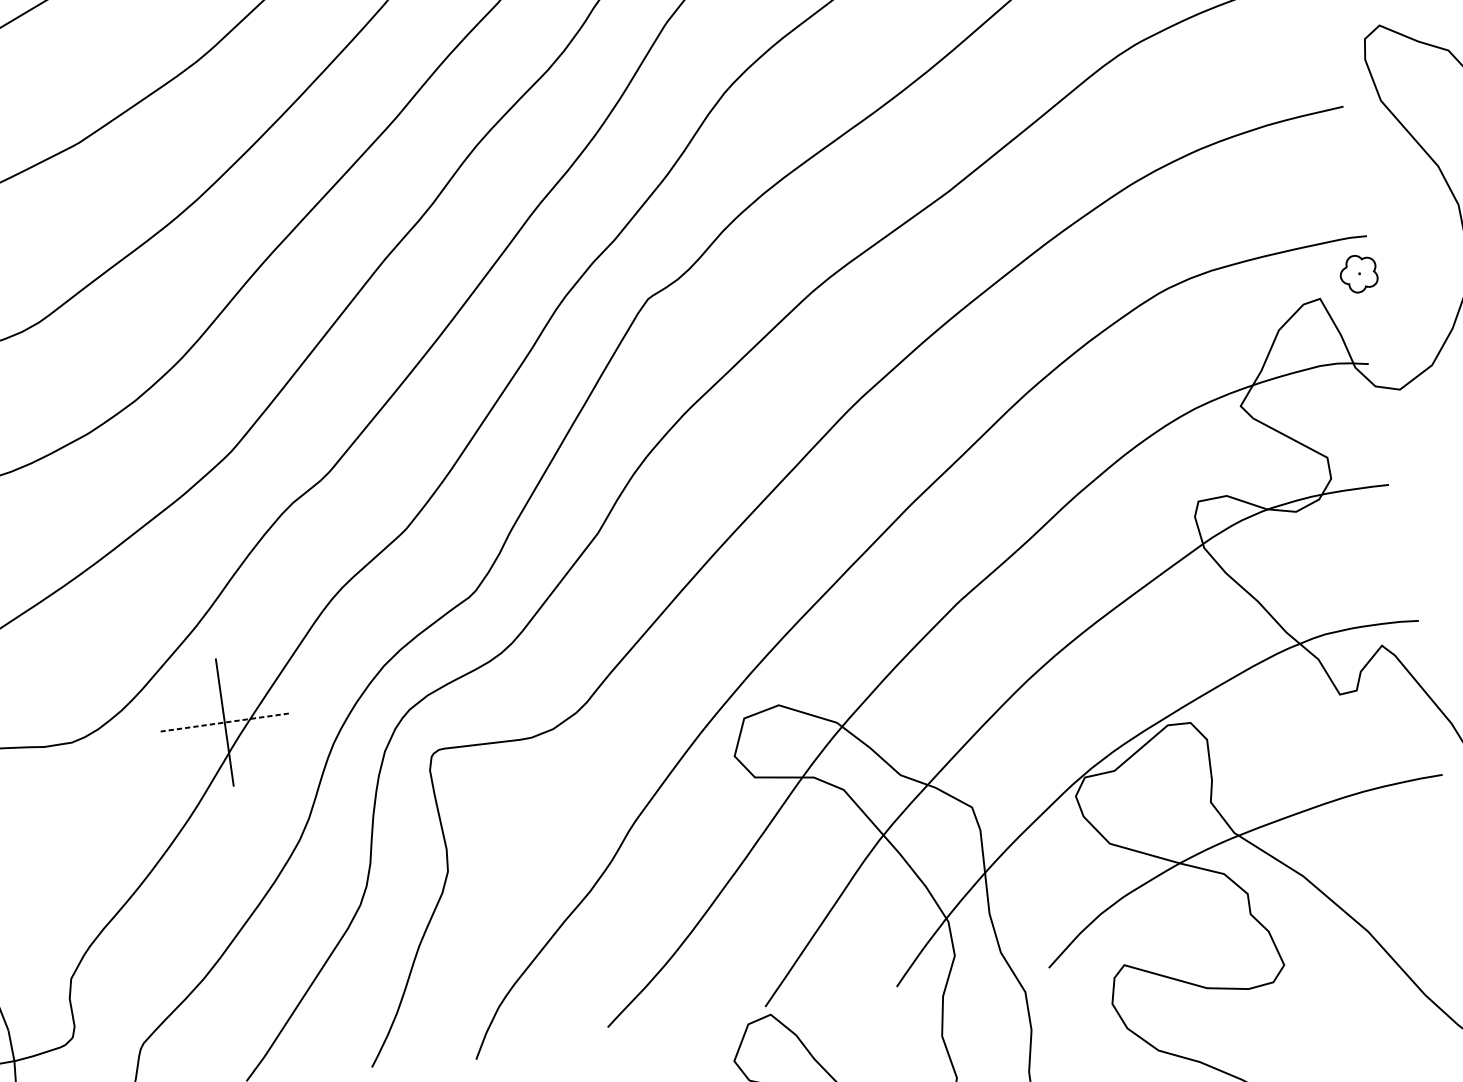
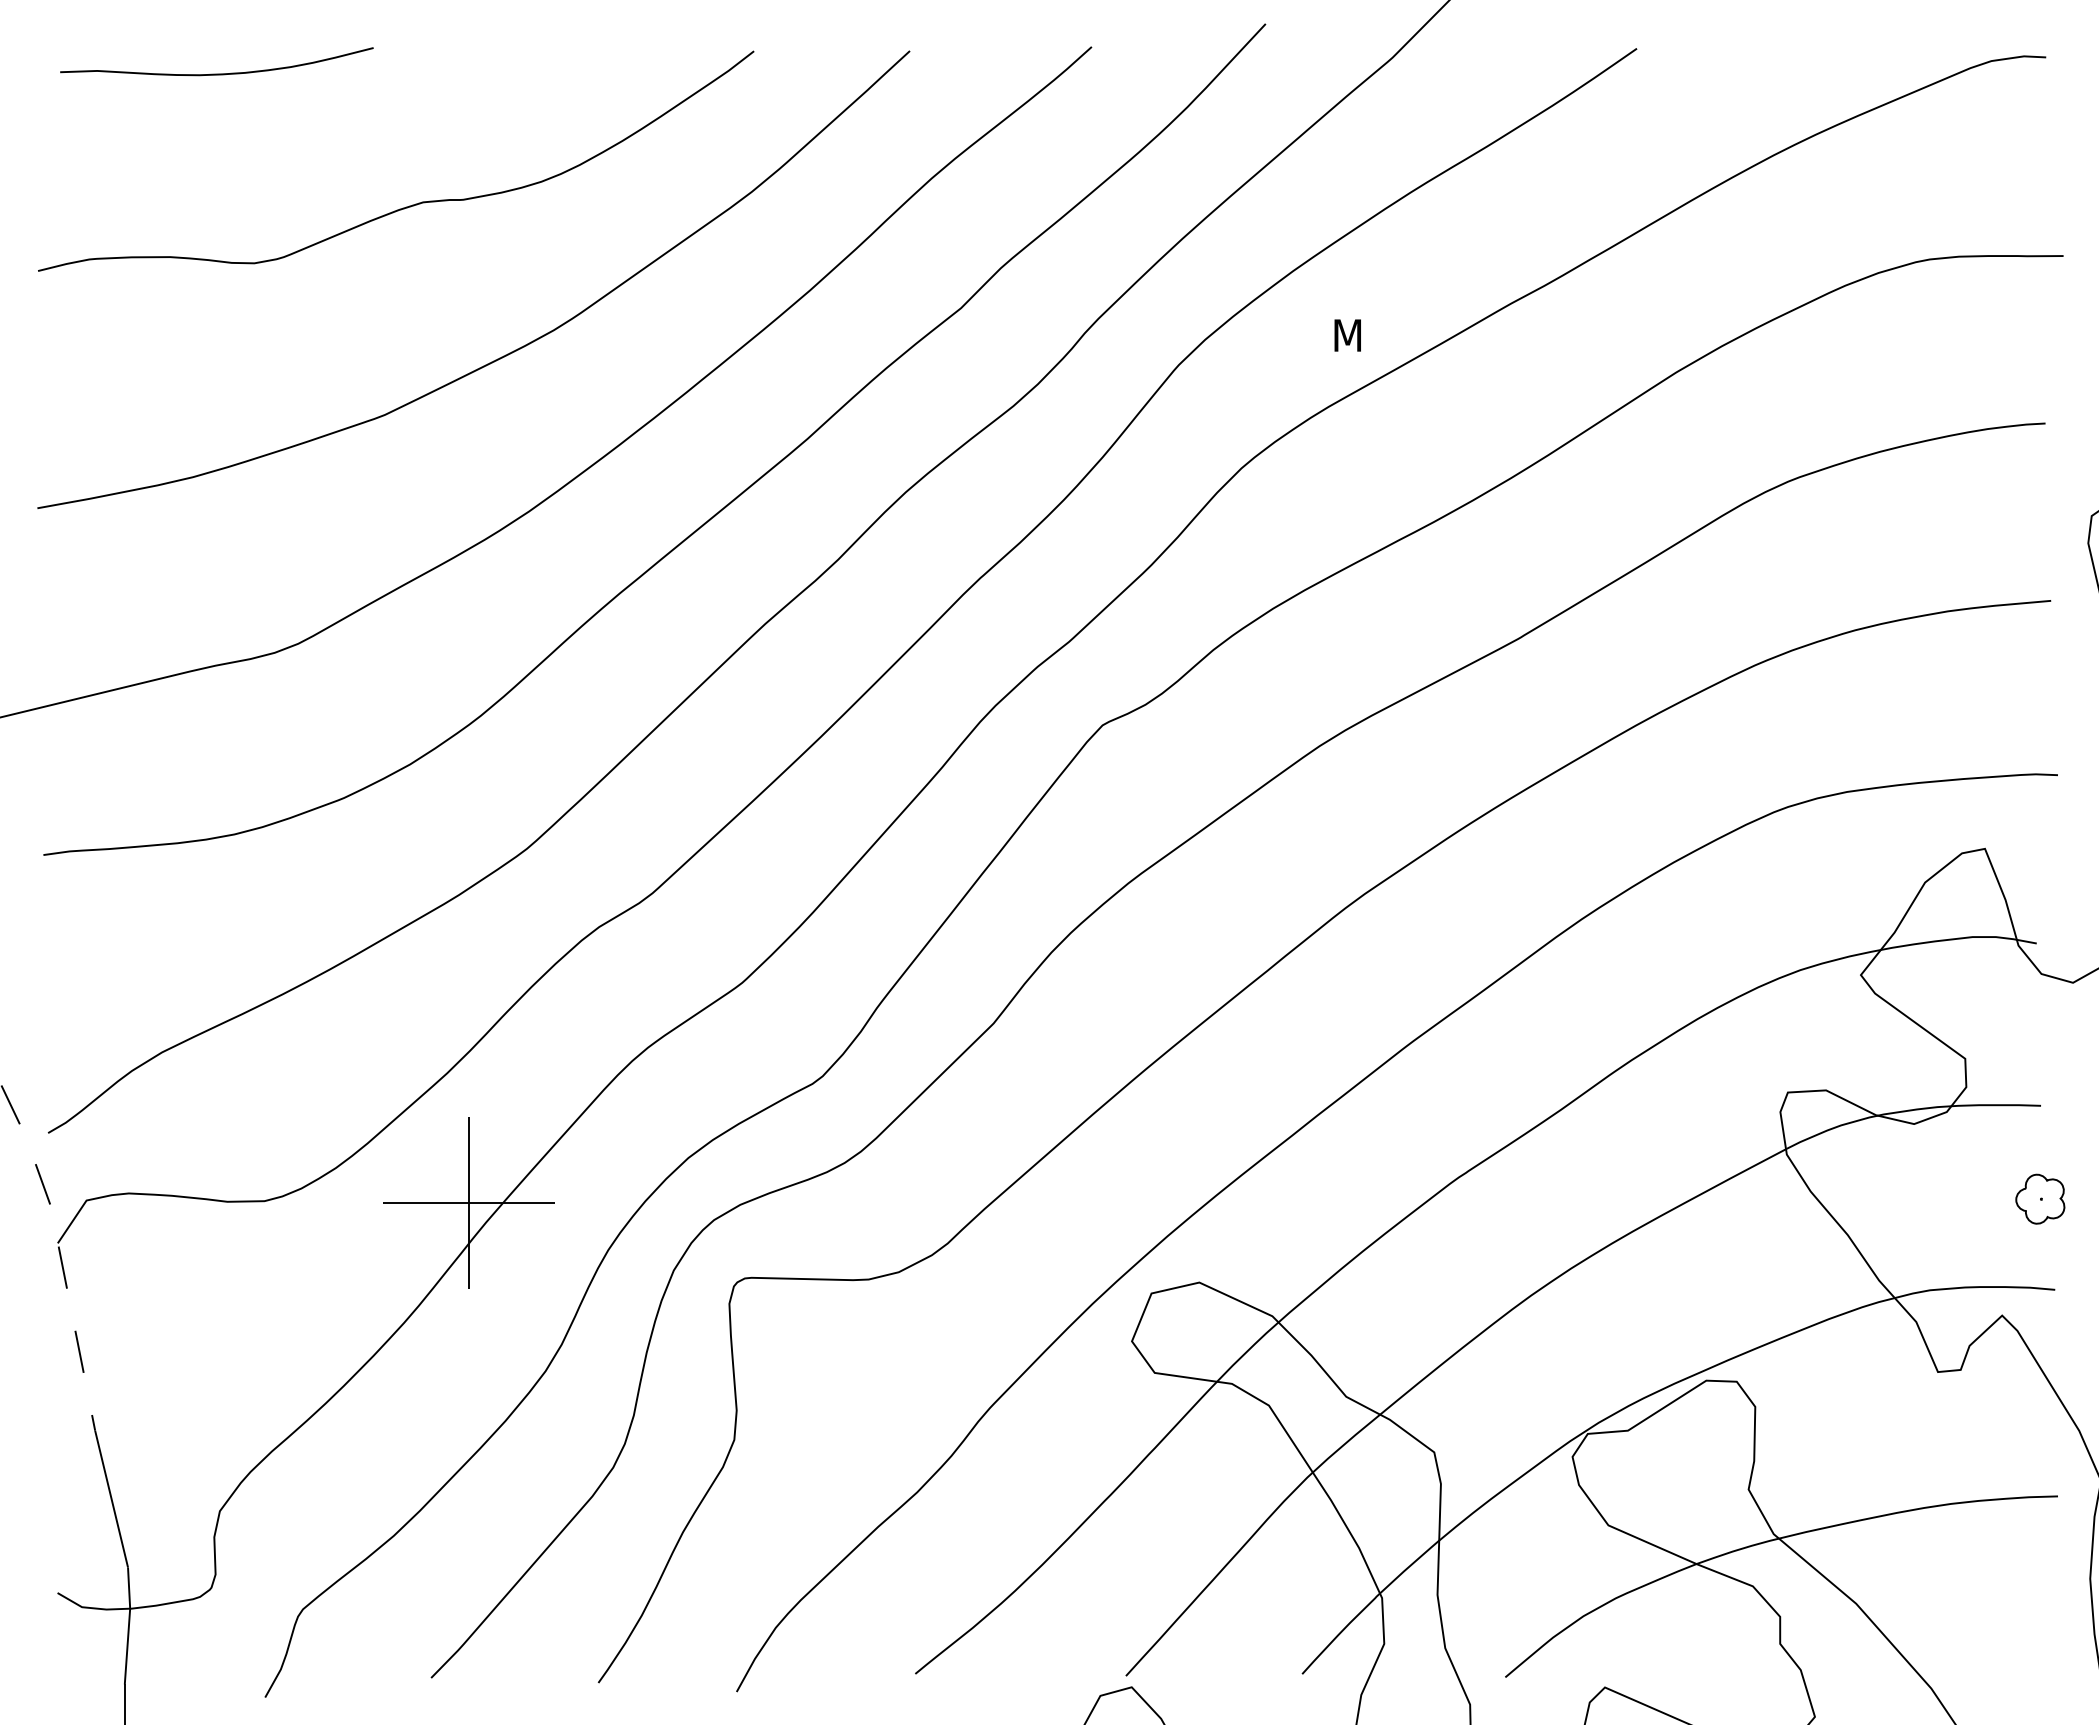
part: (1358, 273) -> (2040, 1198), moved
line: (224, 722) -> (468, 1203), dashed -> solid

